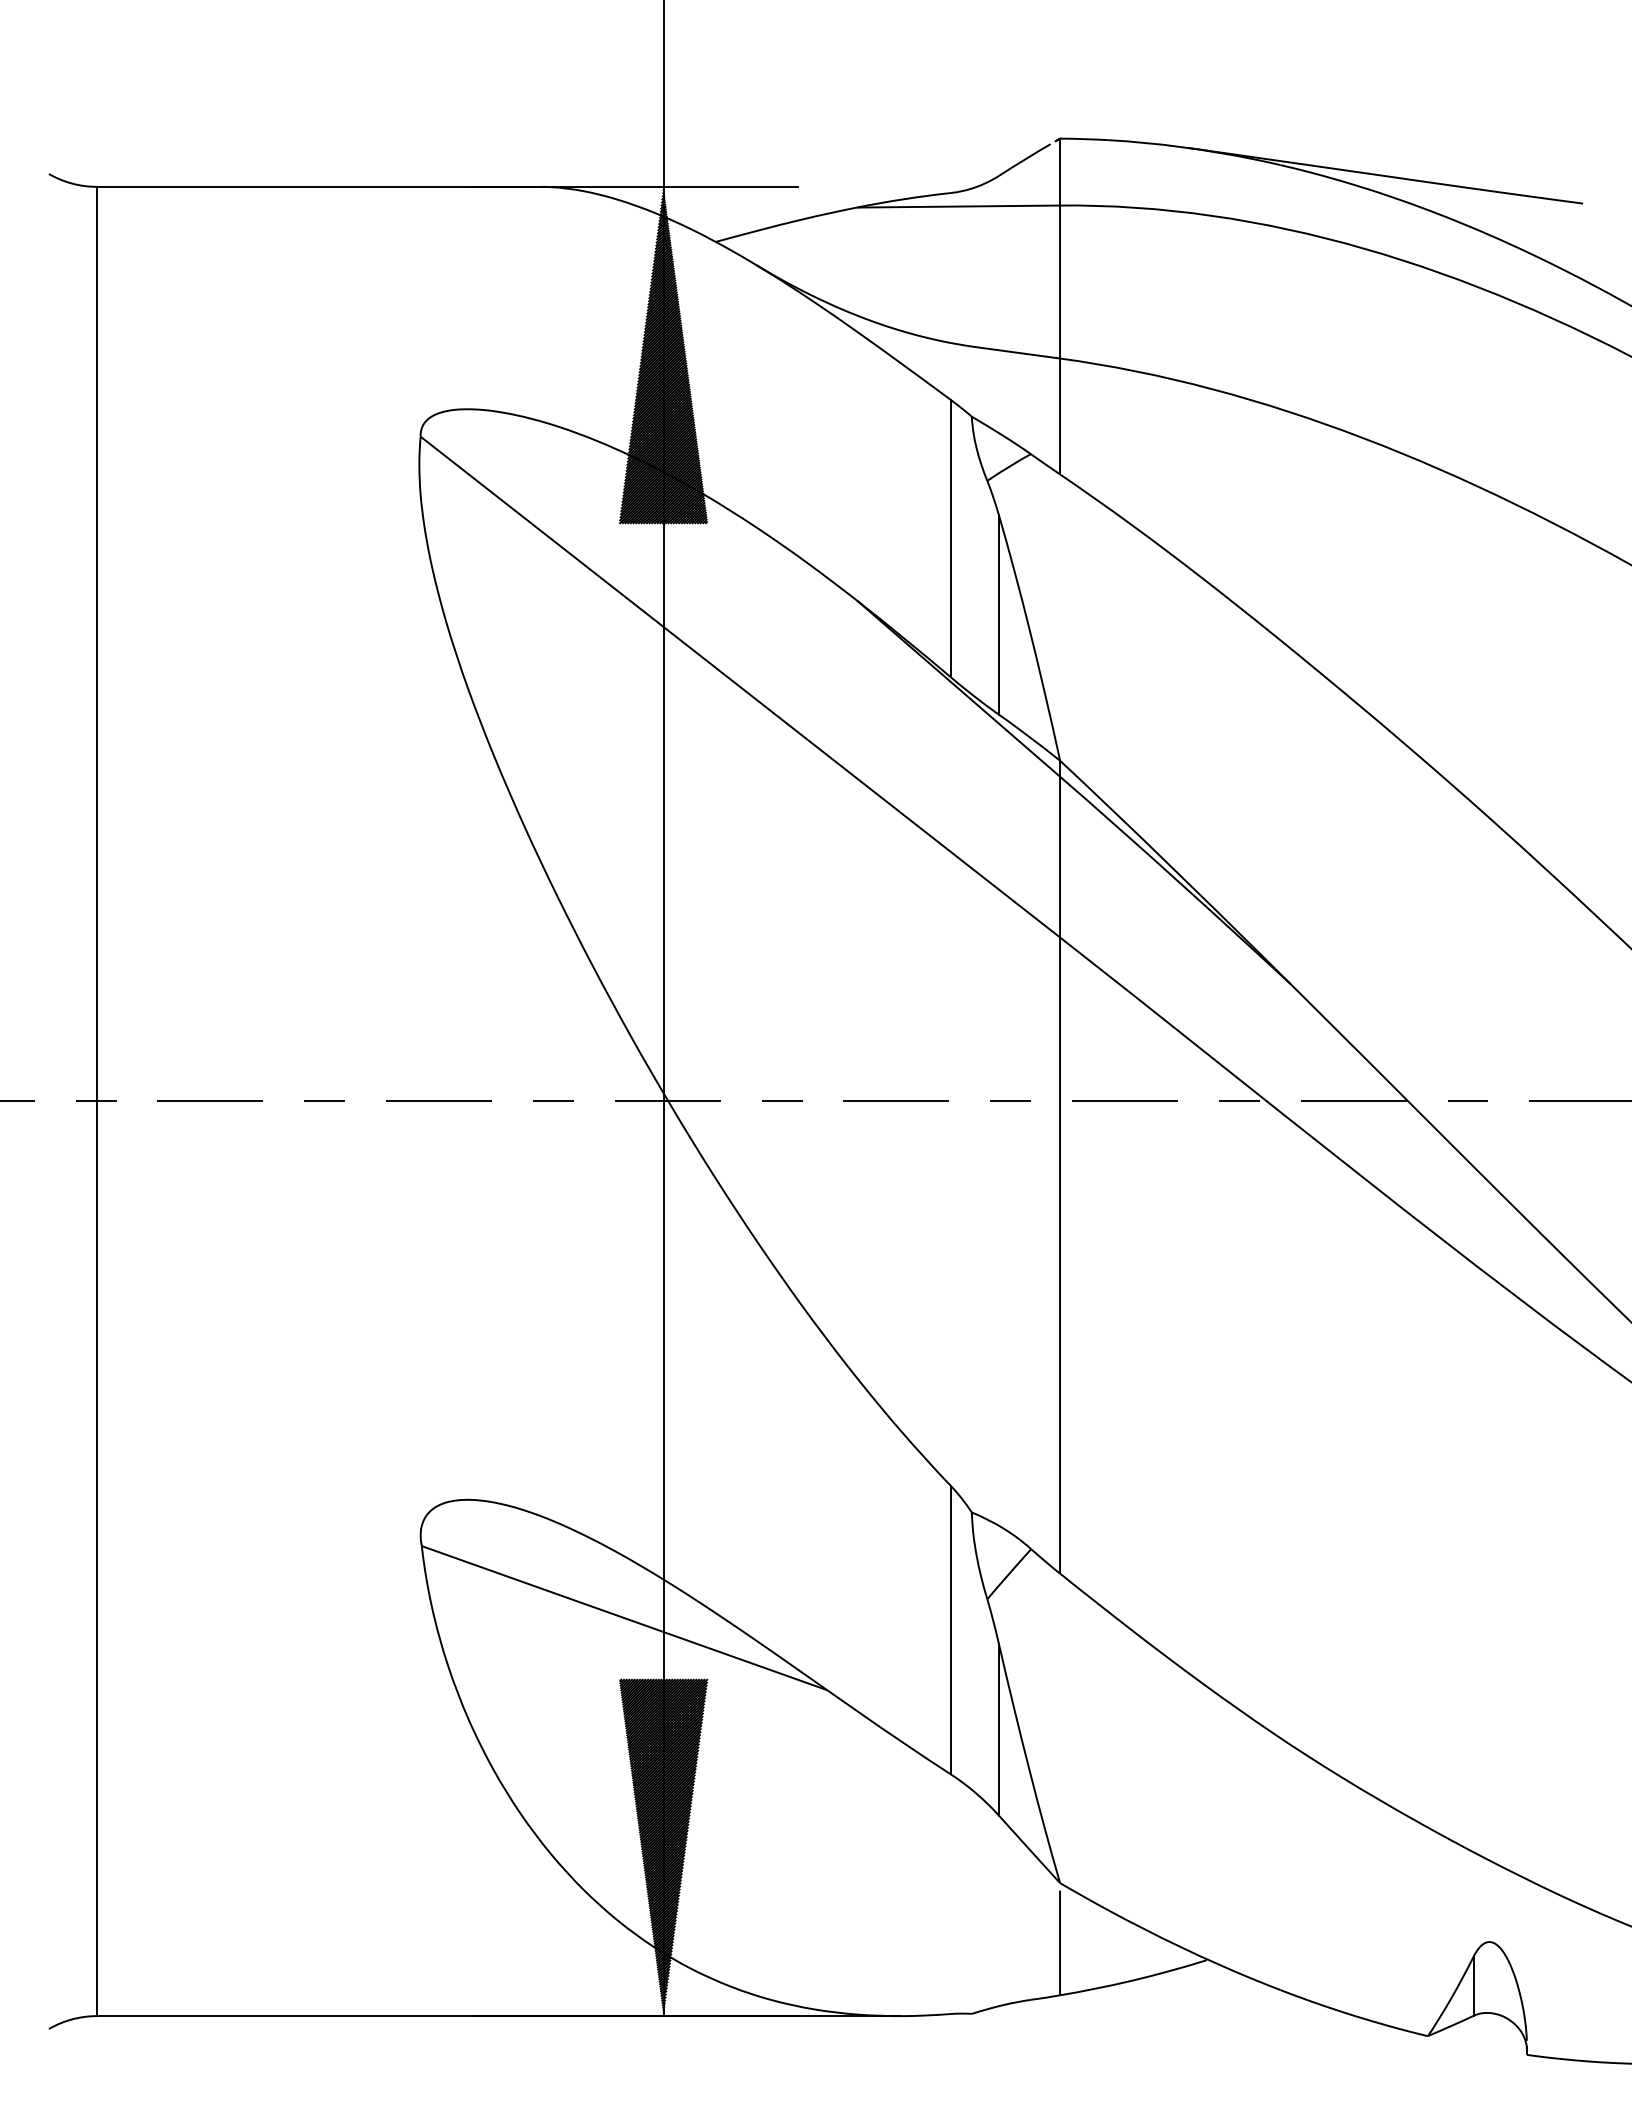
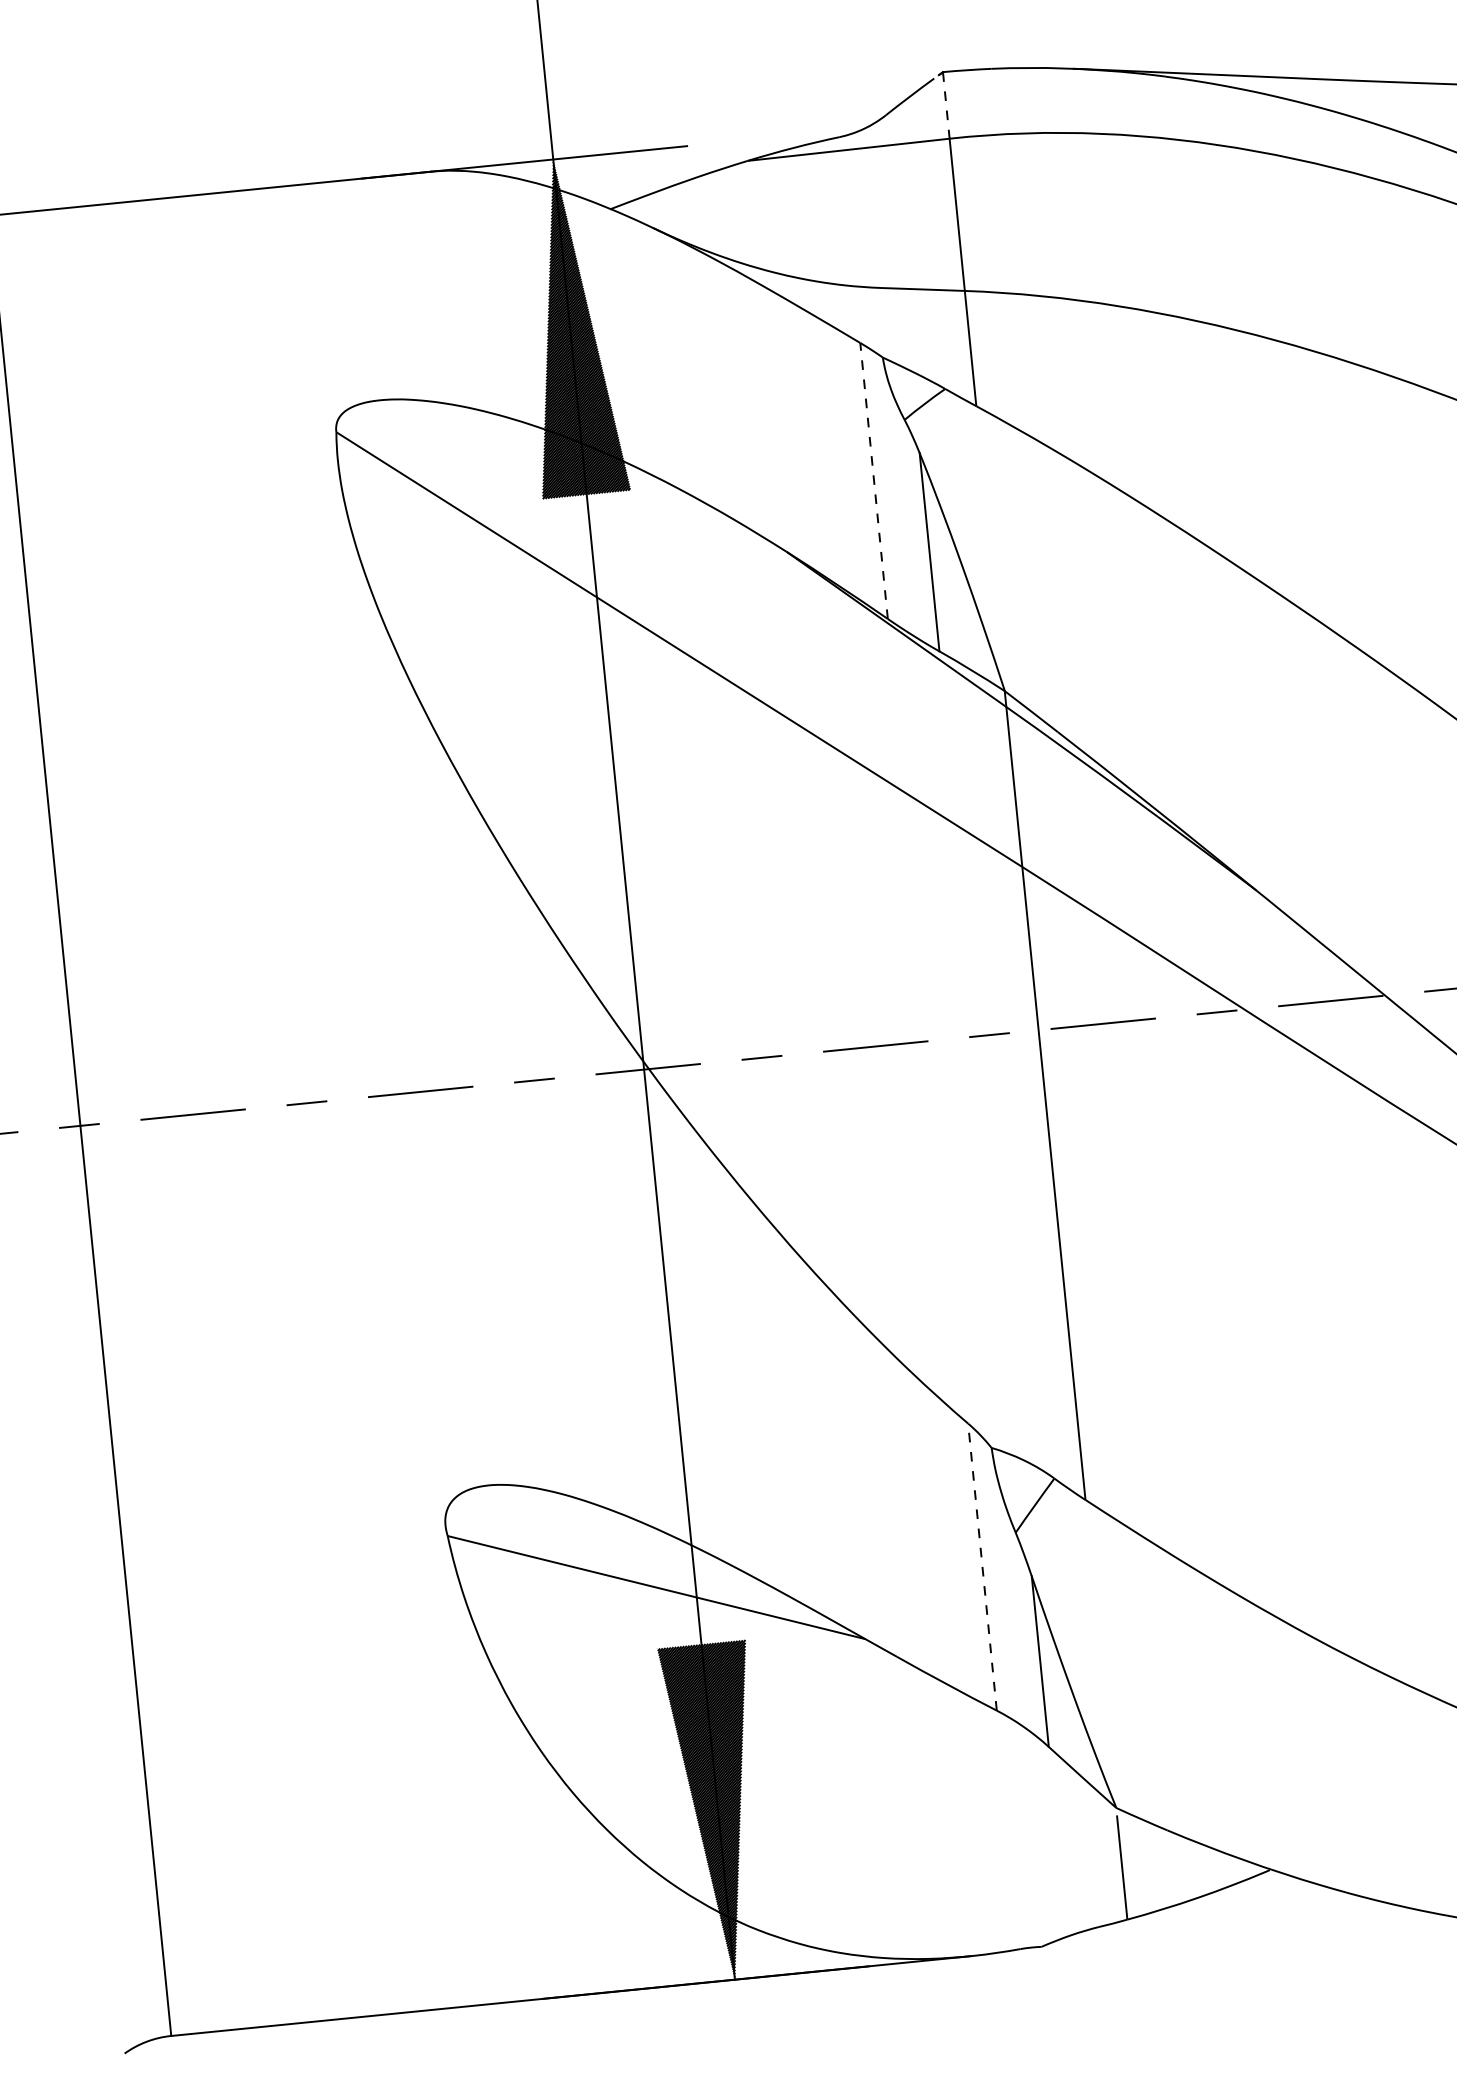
line: (1060, 172) -> (946, 105), solid -> dashed
line: (950, 538) -> (873, 480), solid -> dashed
line: (950, 1629) -> (982, 1566), solid -> dashed

